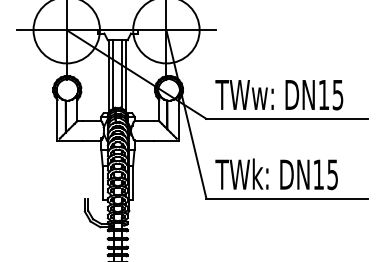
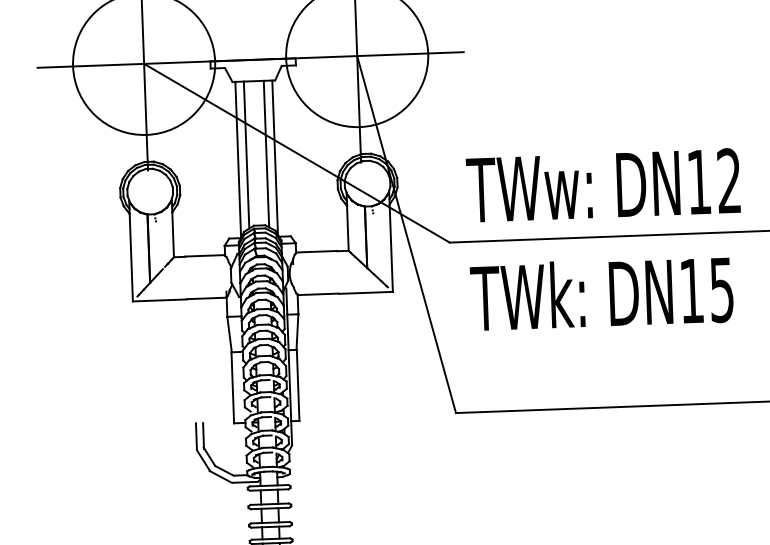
text: (337, 94) -> (728, 180), DN15 -> DN12
text: (276, 174) -> (601, 293), moved

